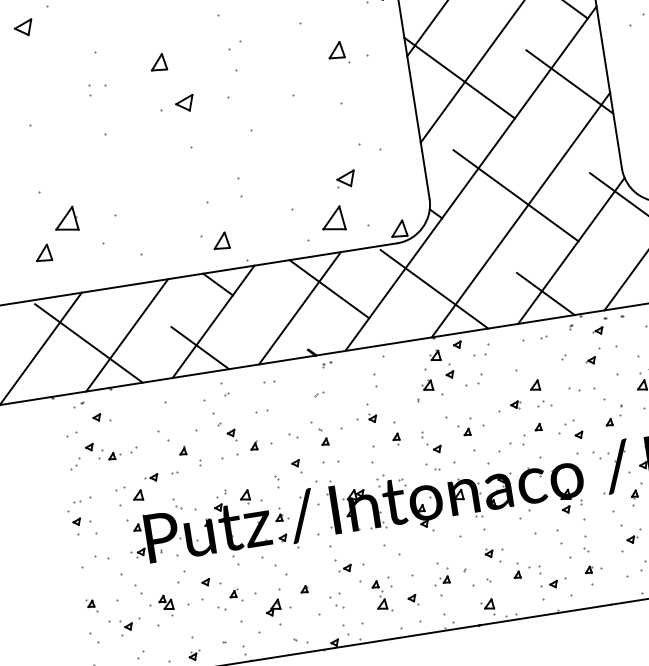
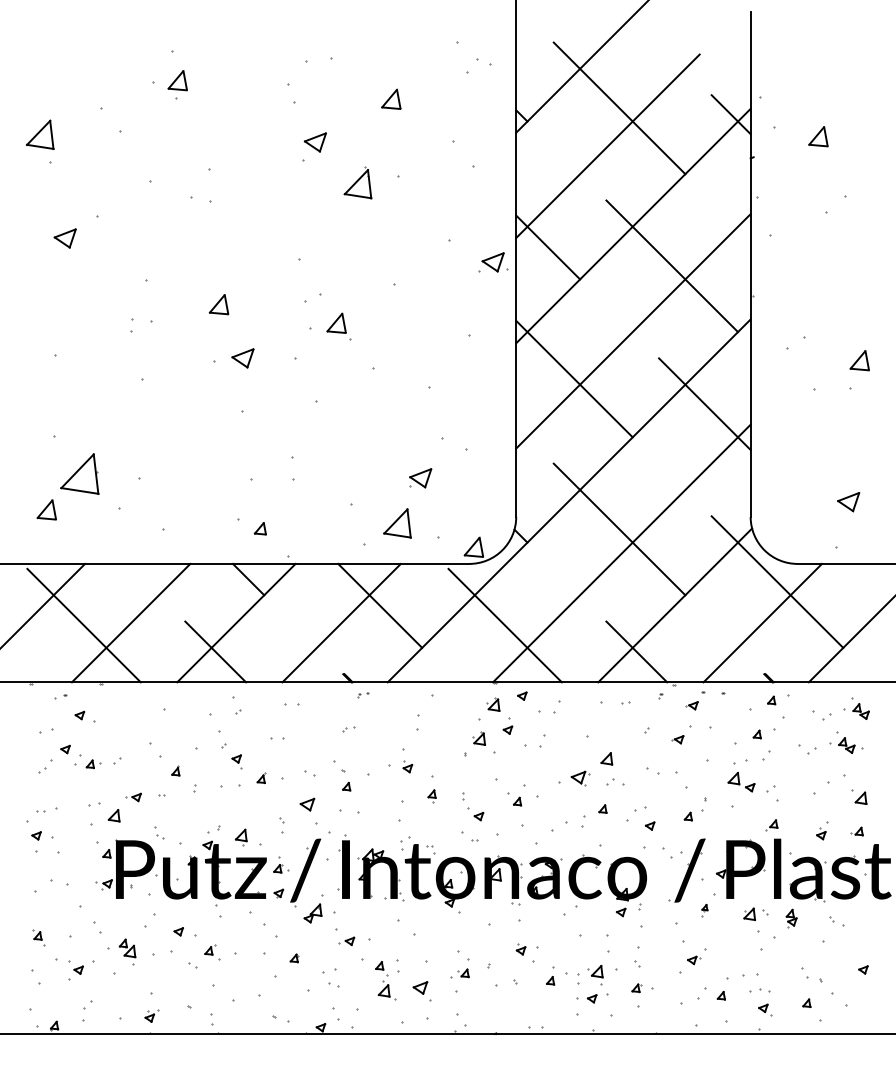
part: (338, 52) -> (338, 326), moved
part: (65, 220) -> (79, 474), size x1.4
part: (221, 241) -> (260, 528), size x0.6
part: (515, 405) -> (579, 778), size x1.6
part: (296, 466) -> (308, 810), size x1.6
part: (634, 497) -> (704, 910), size x0.7
part: (412, 600) -> (421, 991), size x1.6
part: (272, 607) -> (312, 913), moved
part: (487, 607) -> (595, 975), moved

